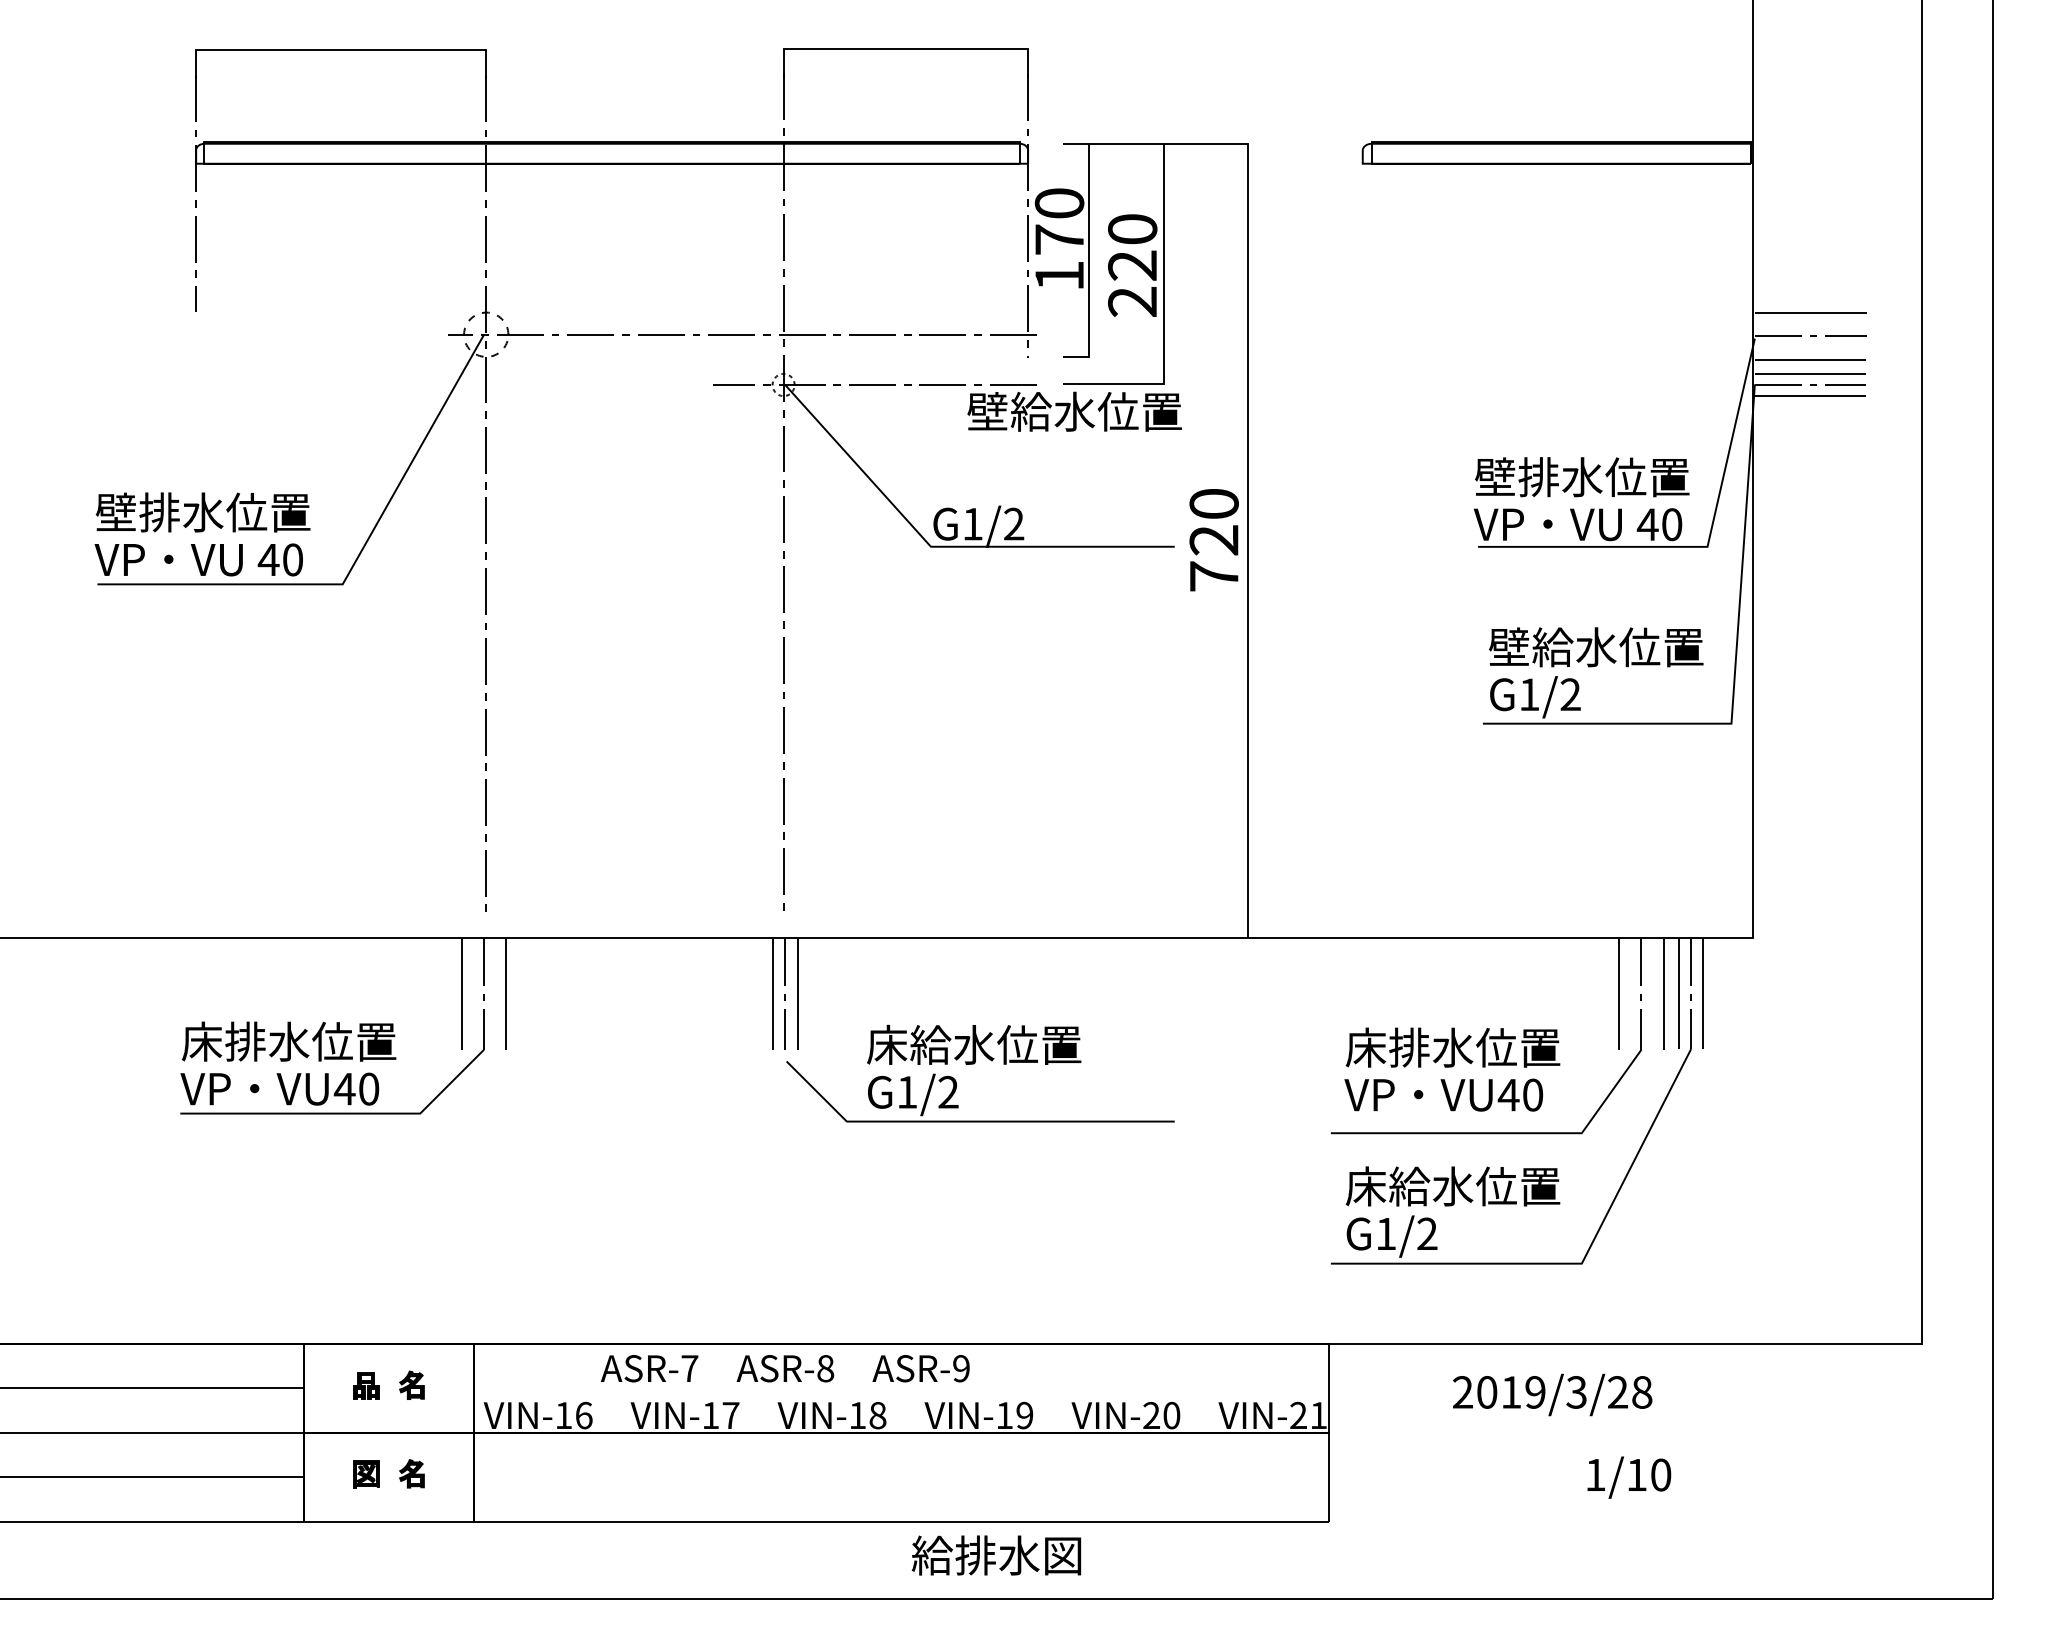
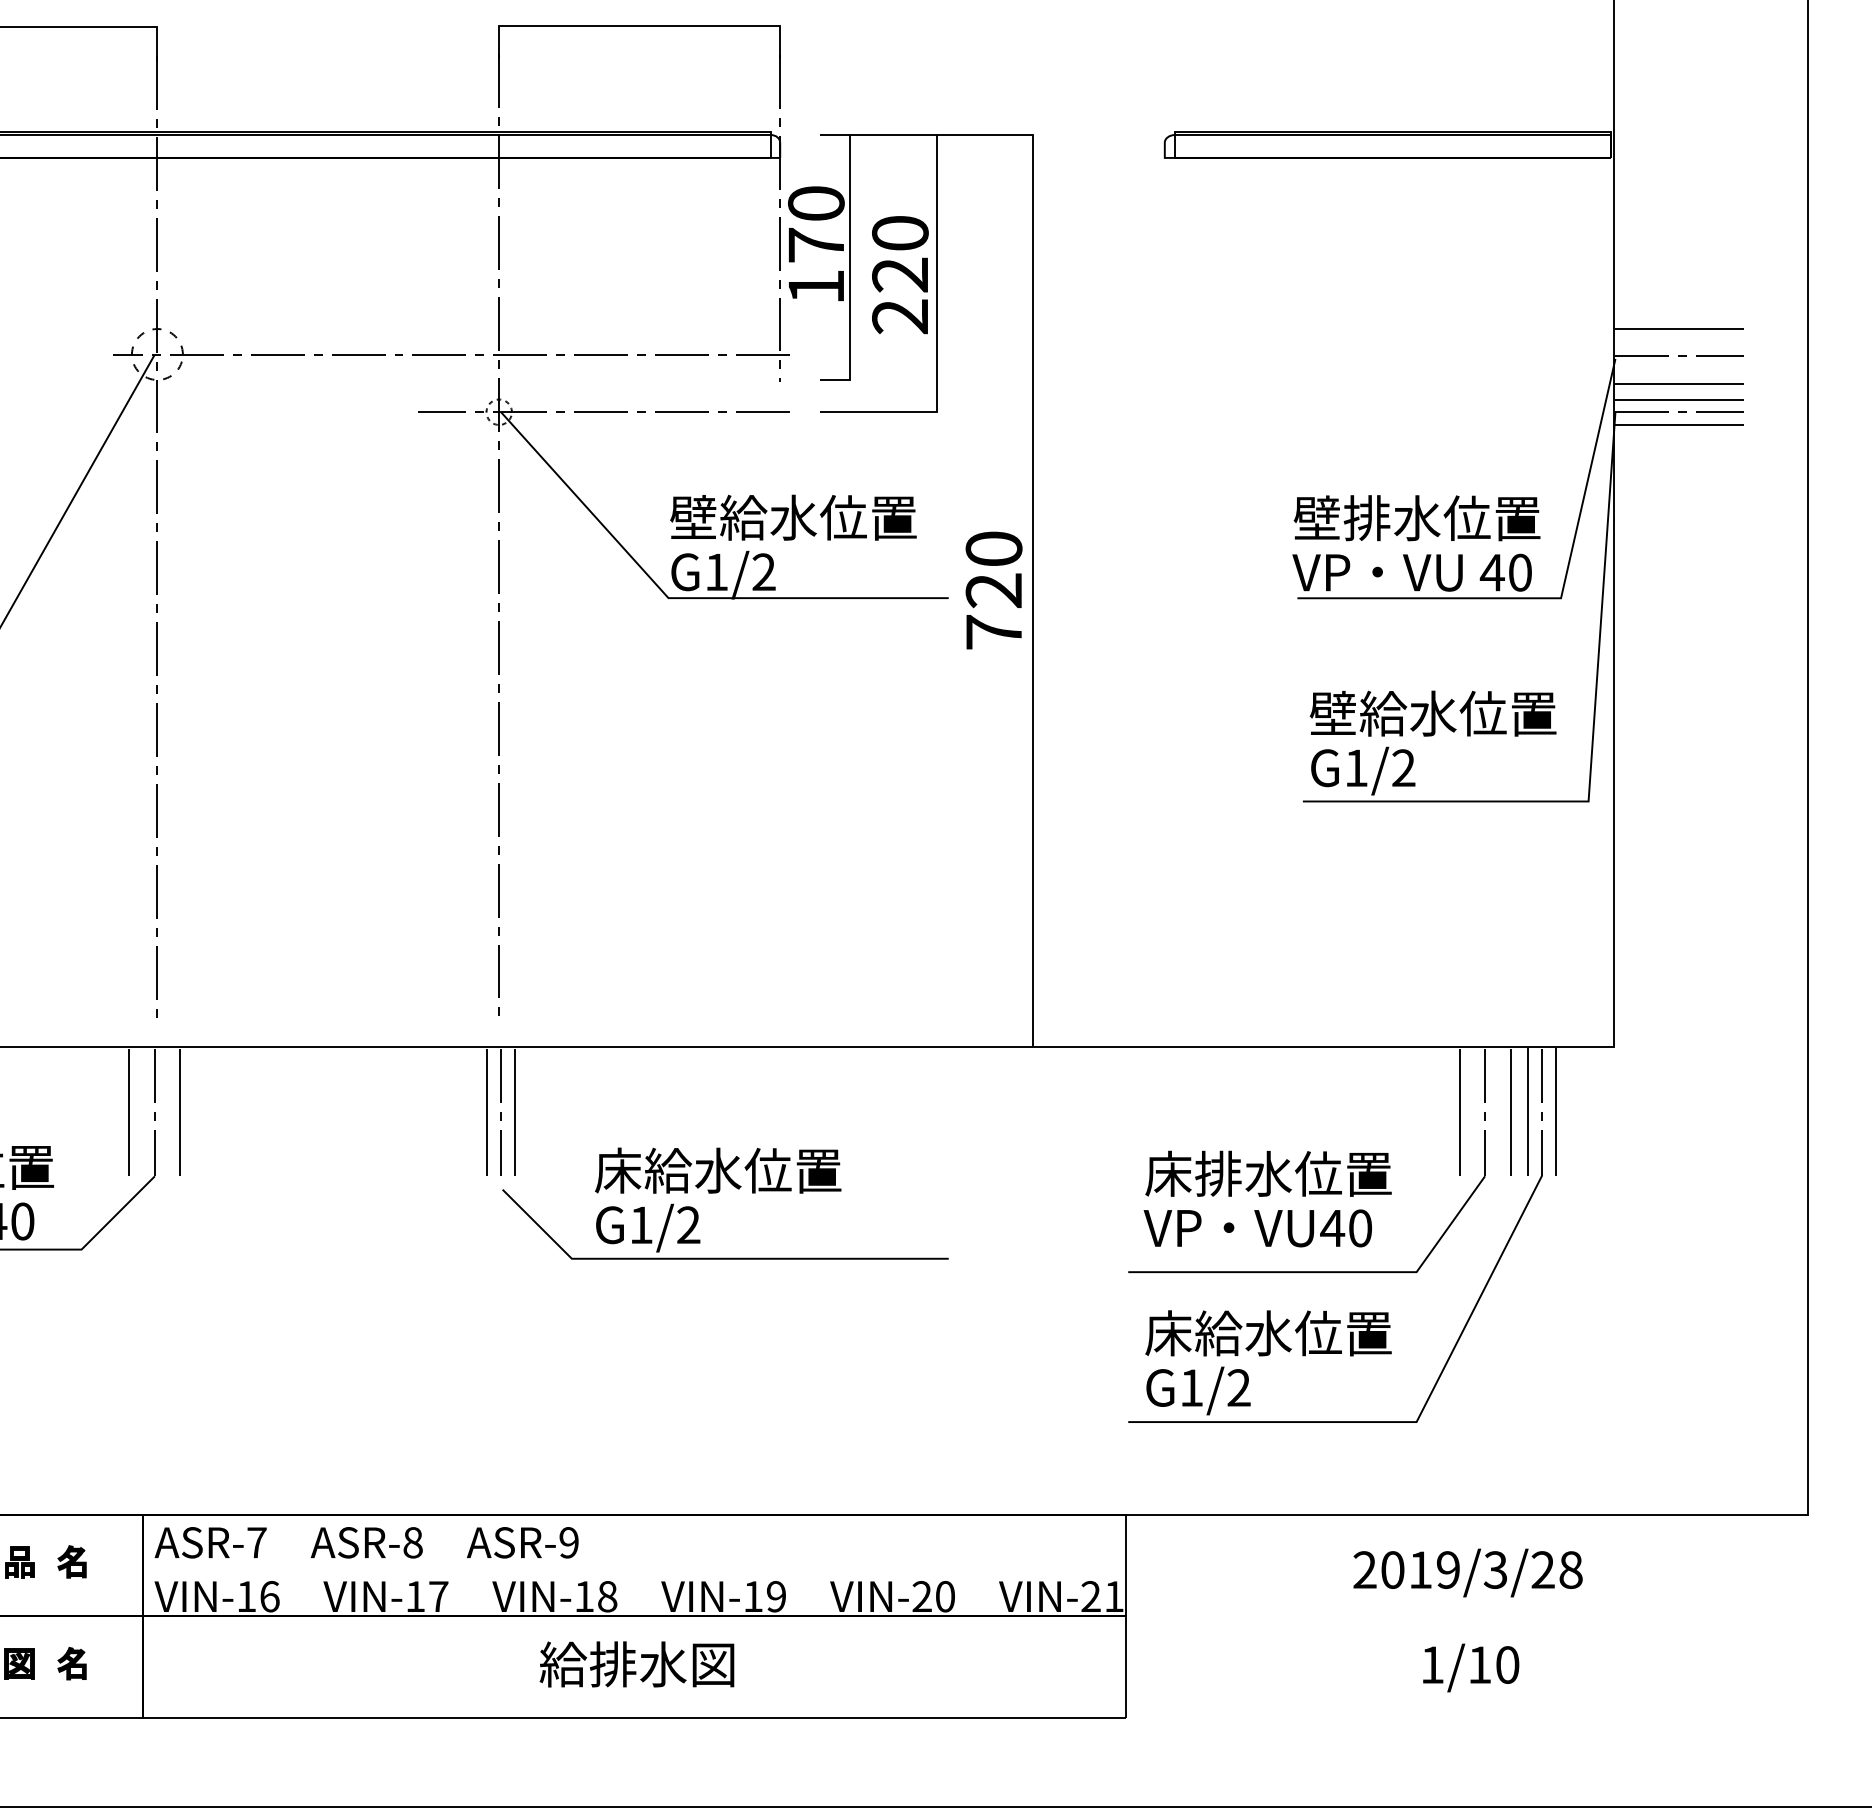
text: (1074, 411) -> (793, 517), moved
text: (785, 1368) -> (366, 1542), moved
text: (1552, 1394) -> (1467, 1572), moved
text: (996, 1555) -> (636, 1664), moved

